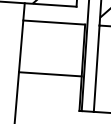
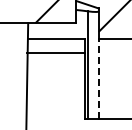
line: (96, 67) -> (98, 78), solid -> dashed
line: (50, 74) -> (56, 53), moved

